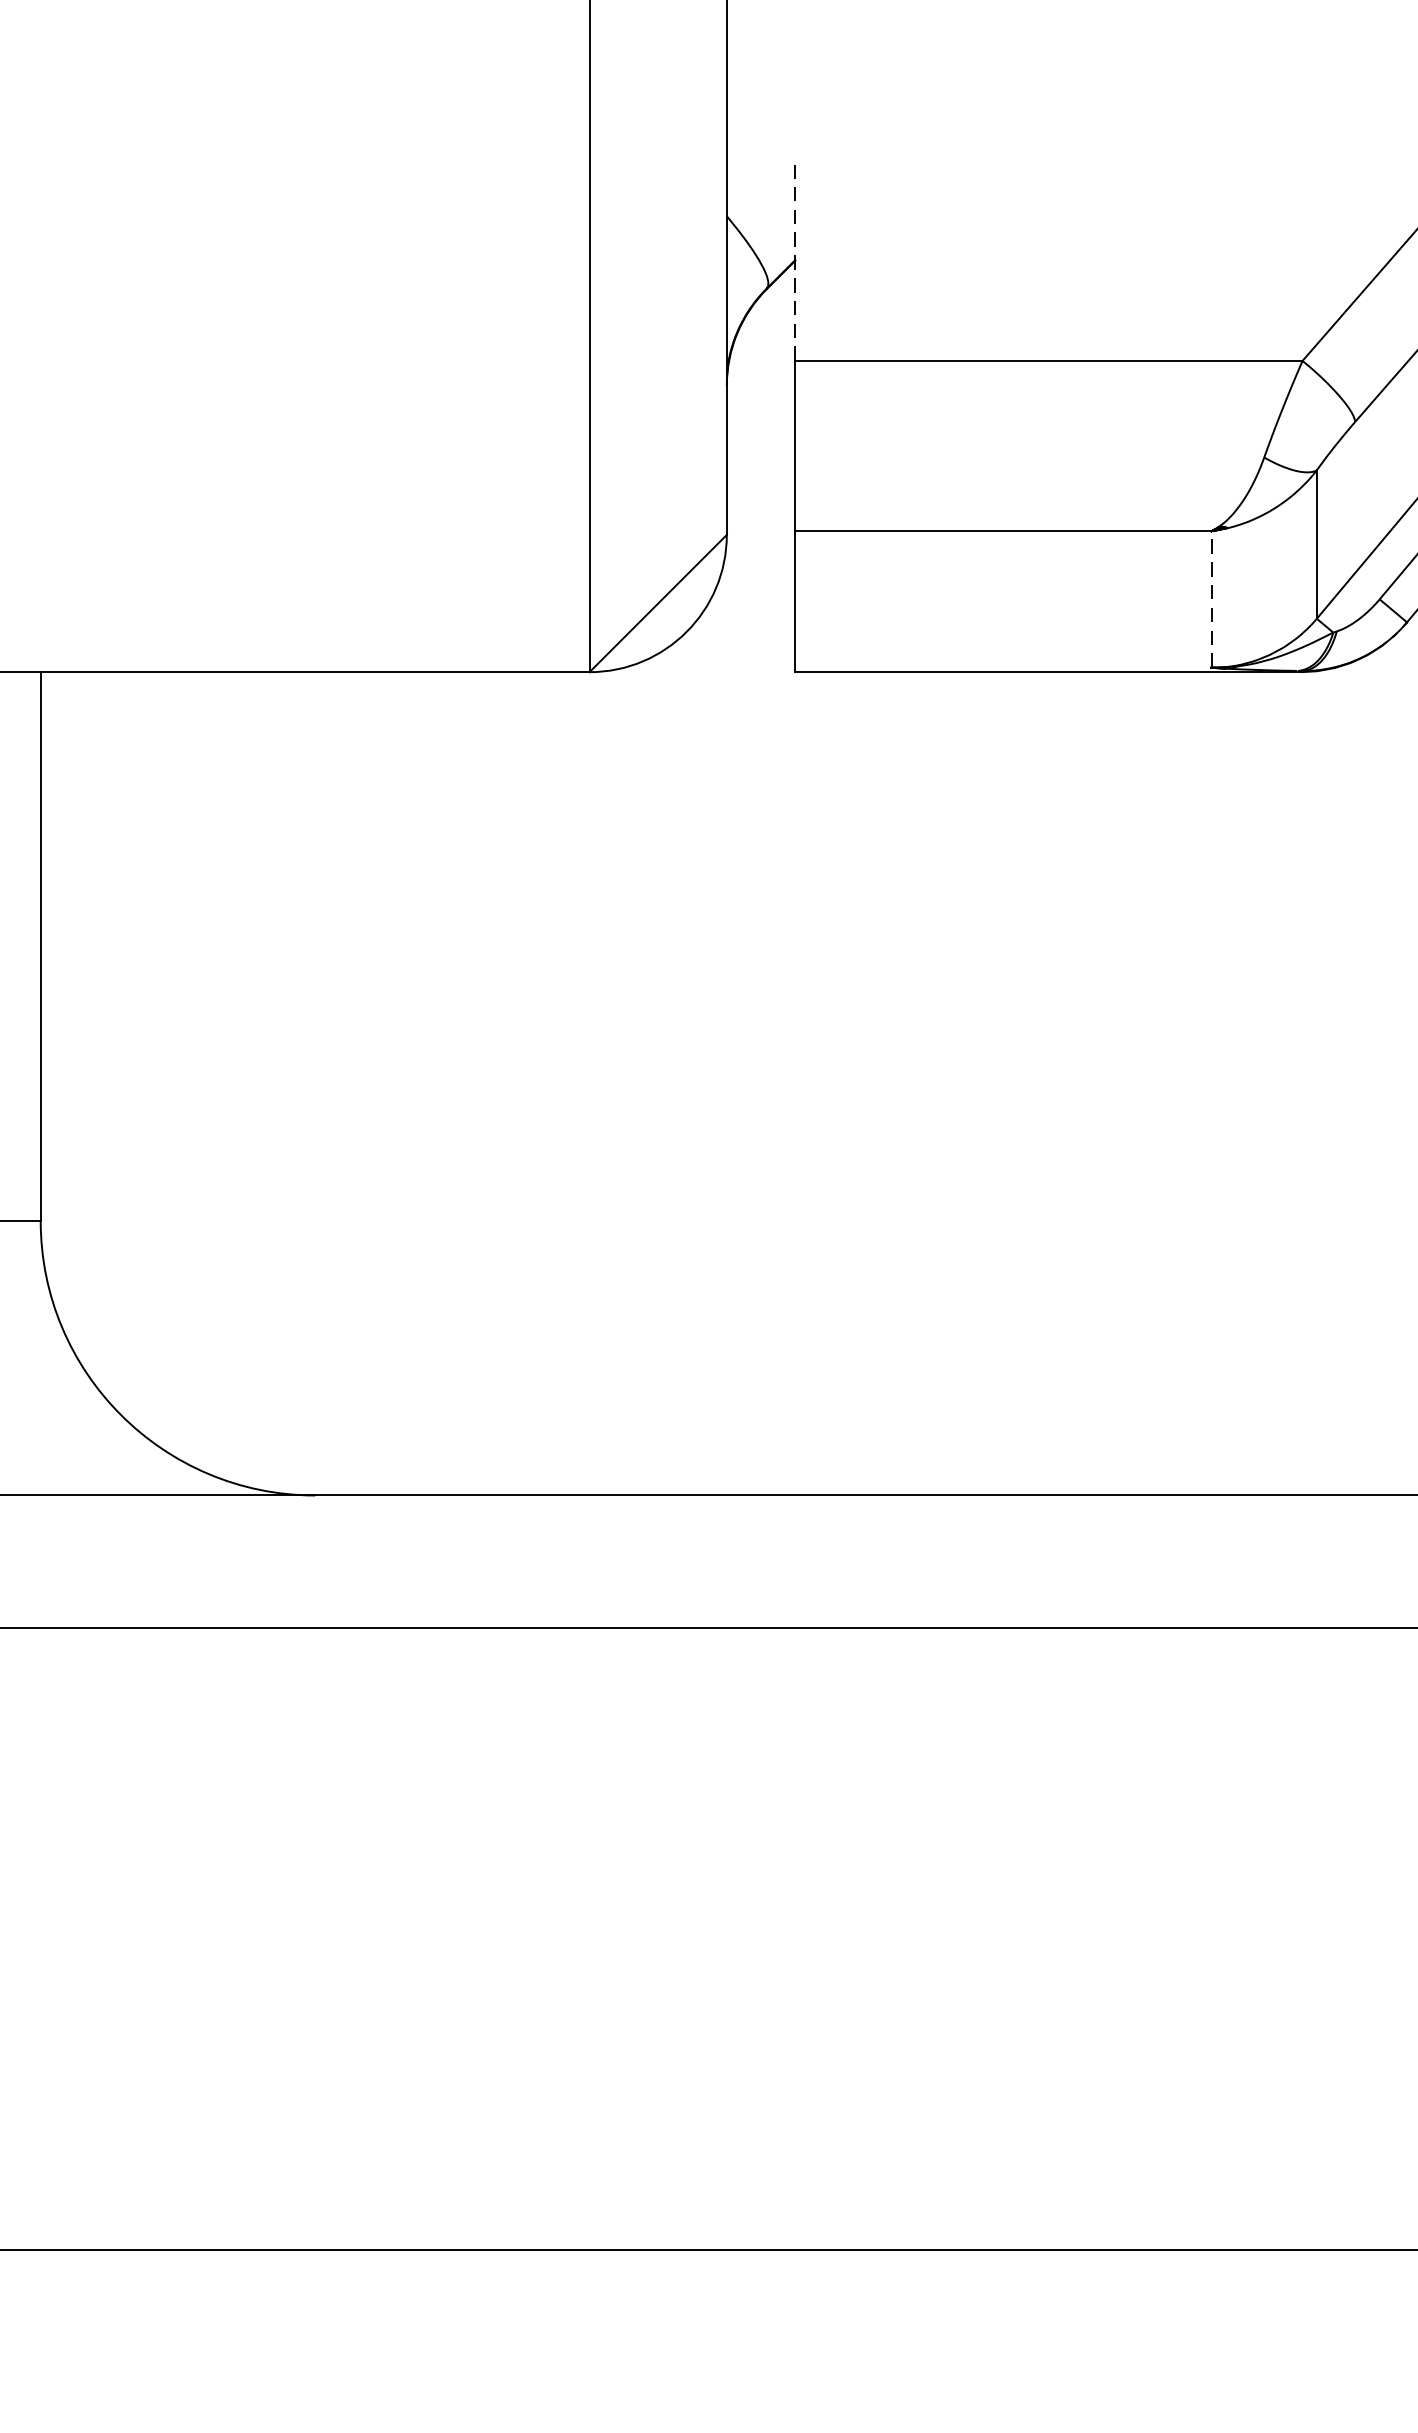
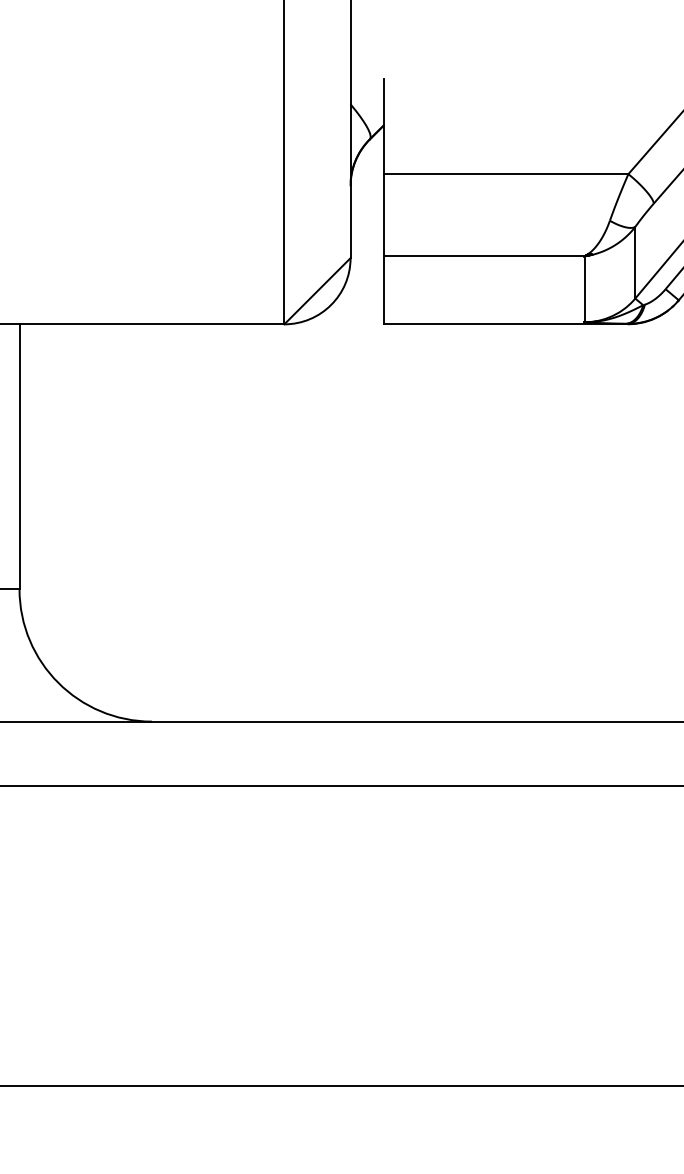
line: (795, 262) -> (383, 126), dashed -> solid
line: (1211, 599) -> (584, 289), dashed -> solid

